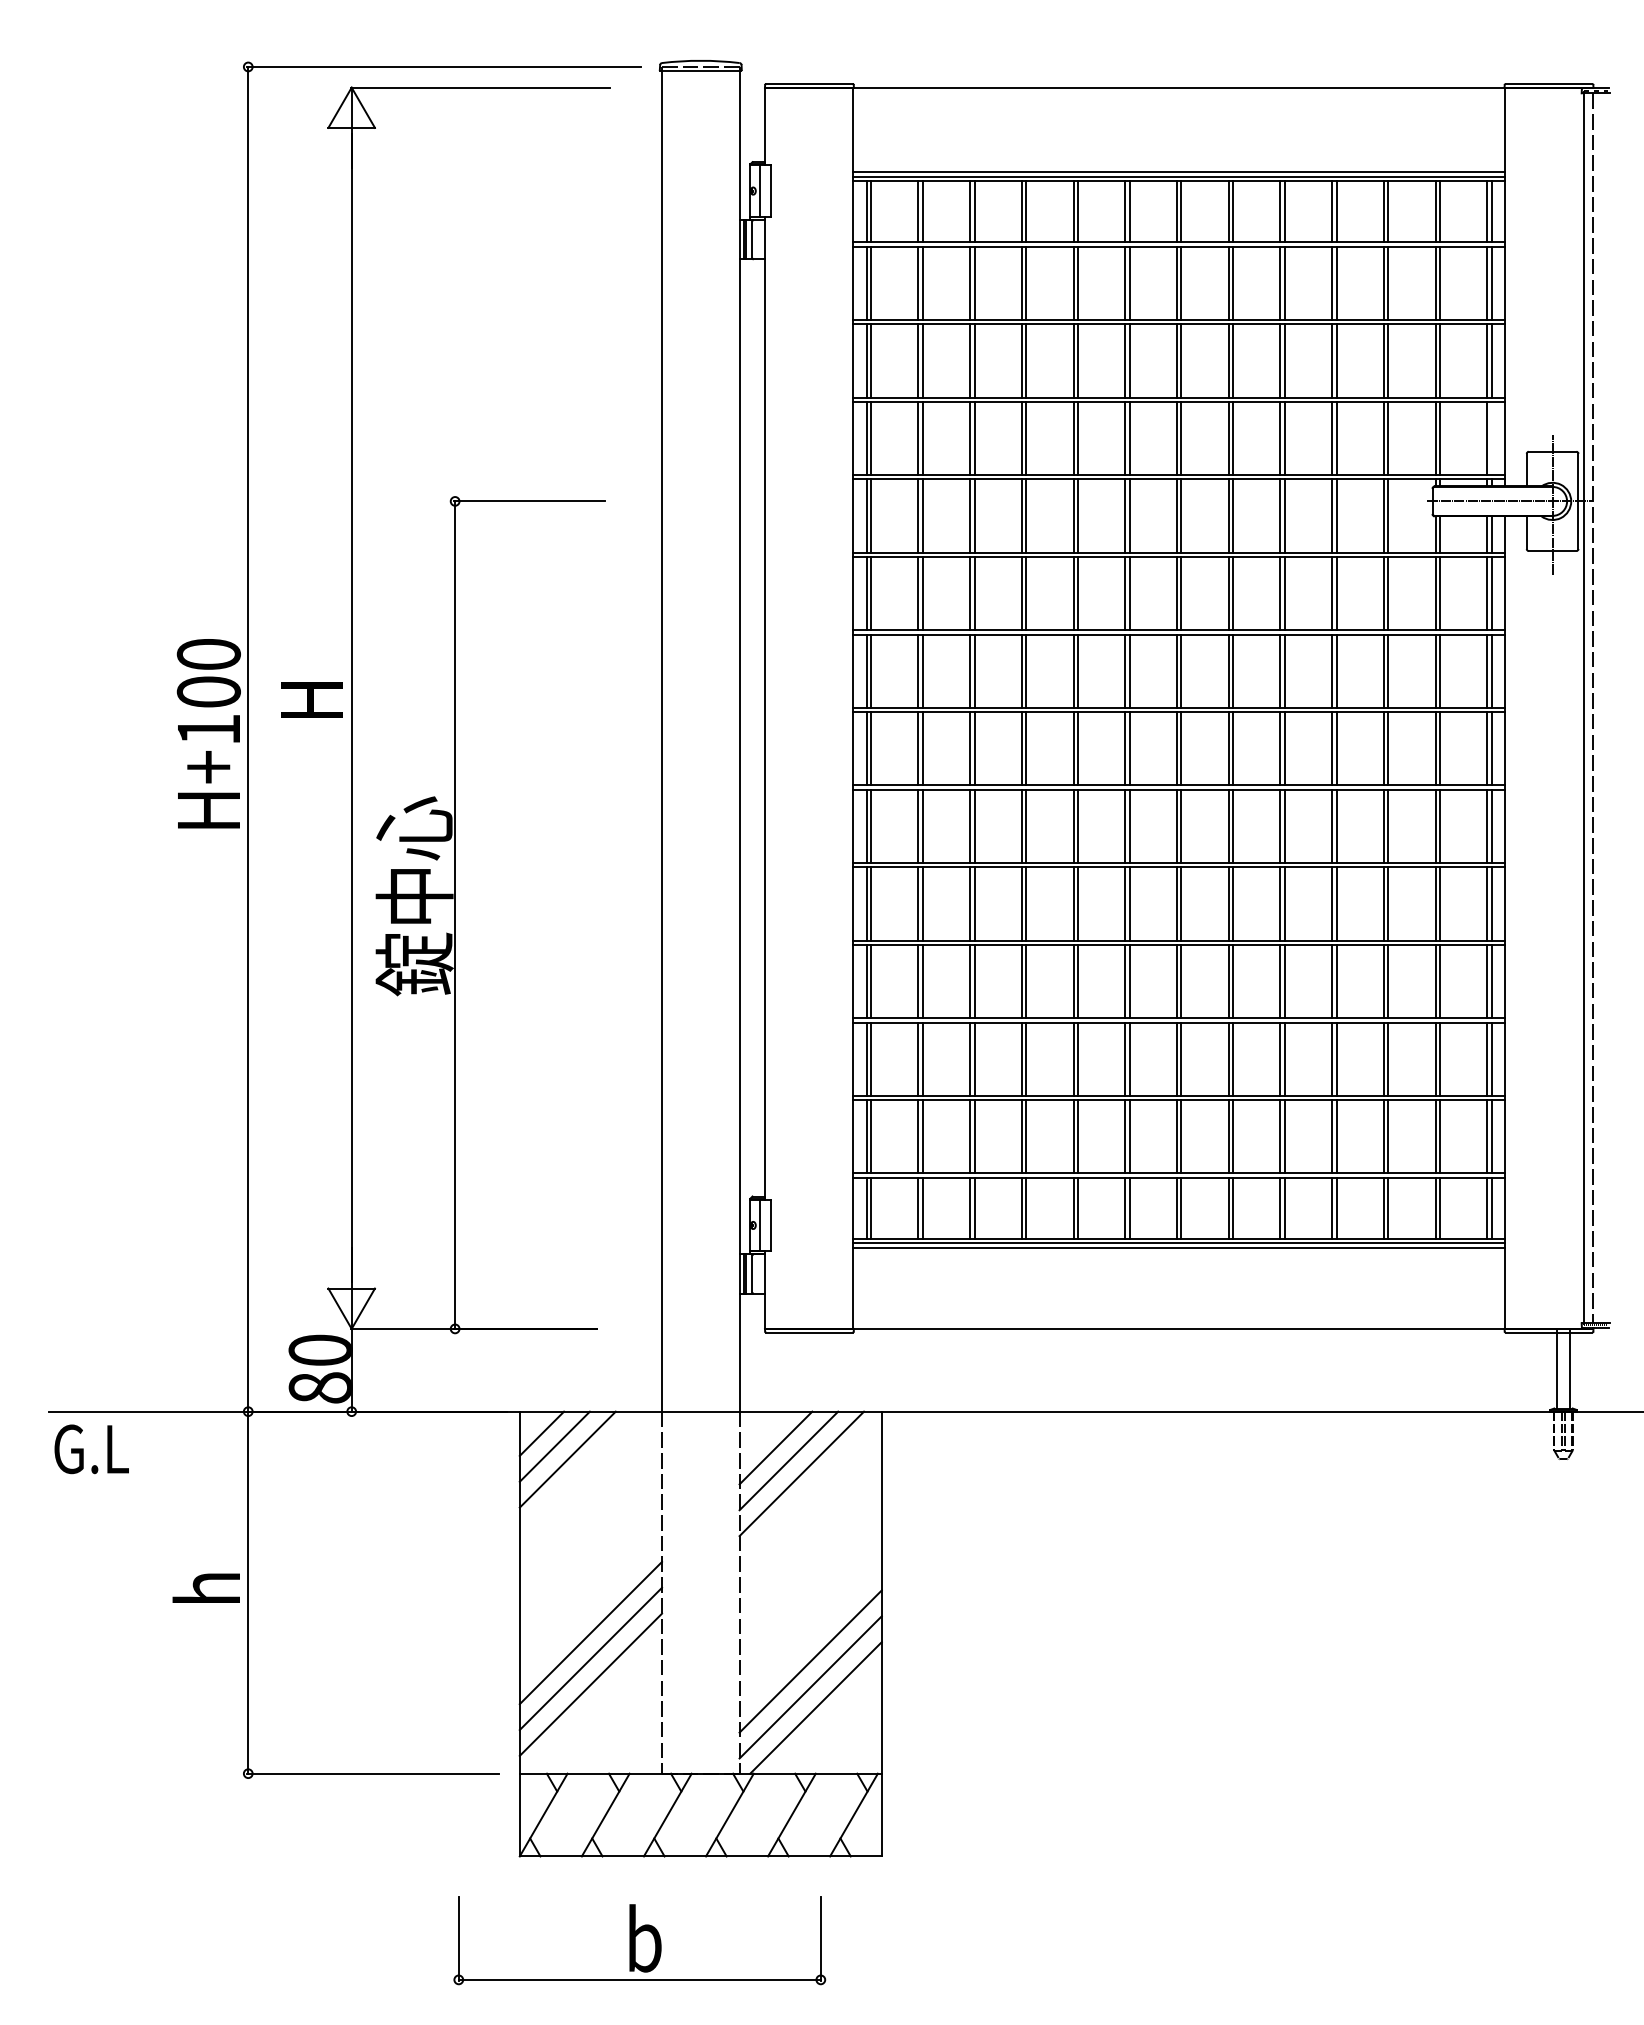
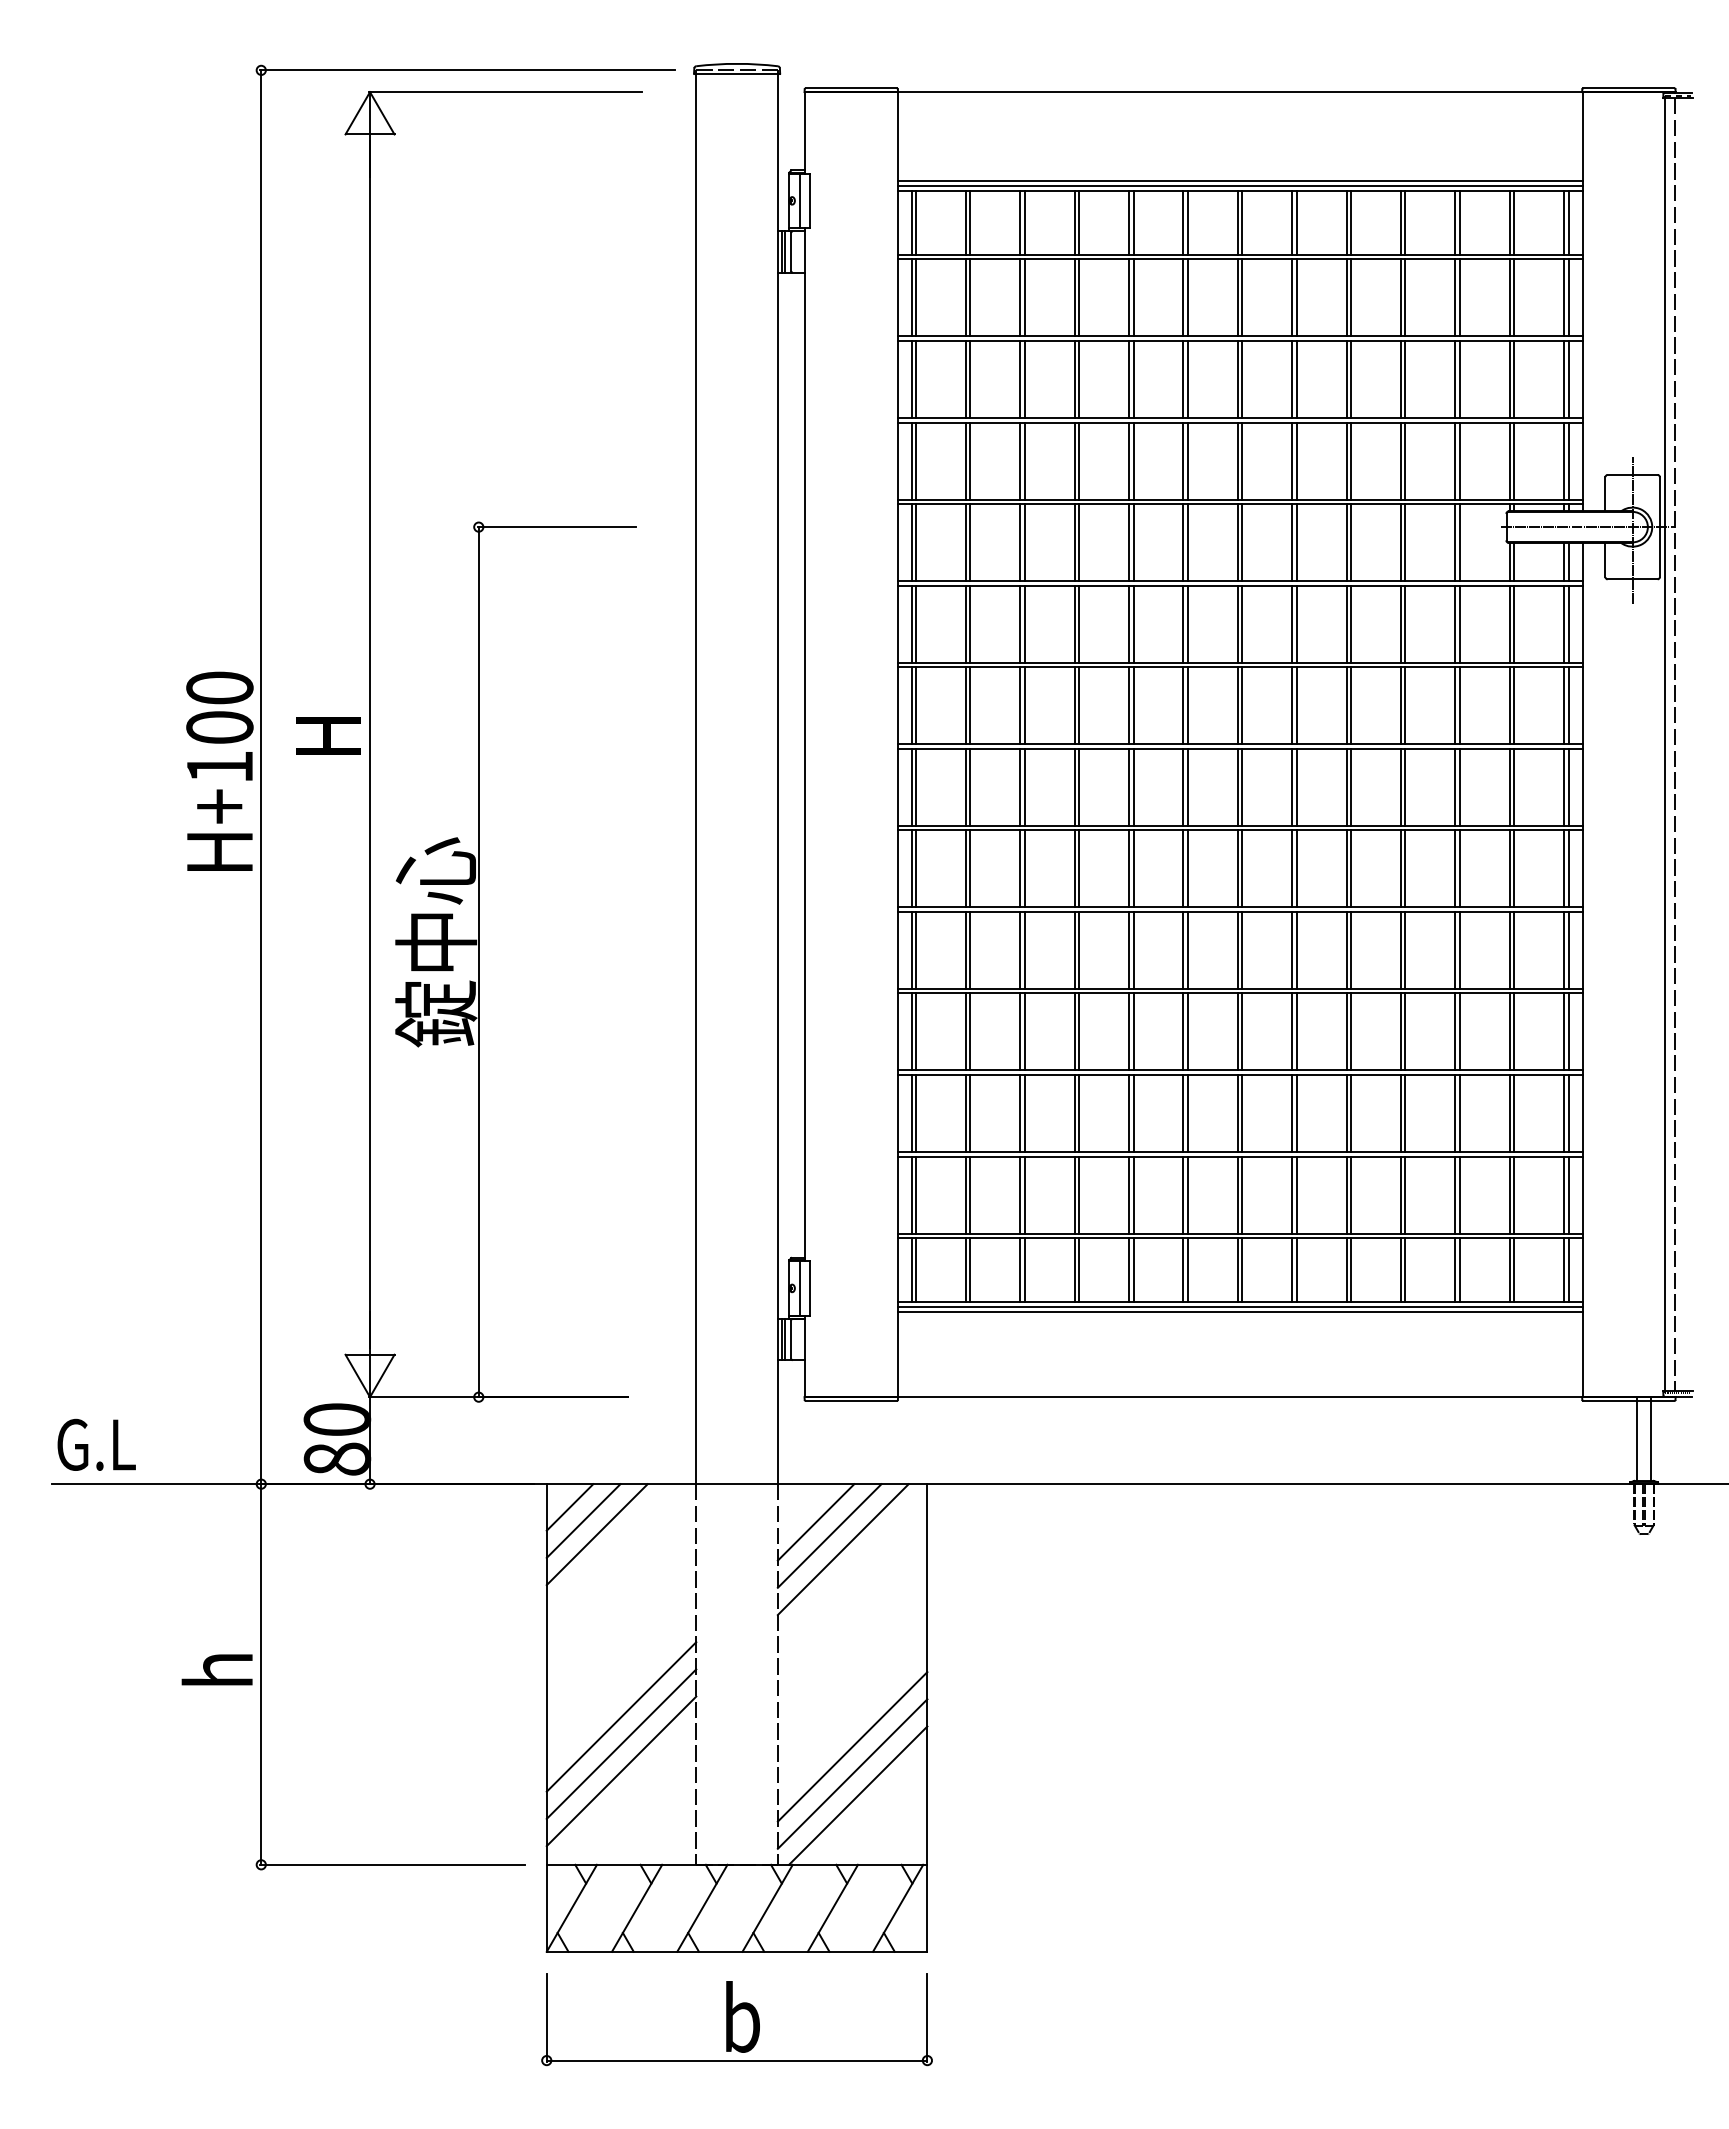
line: (1491, 438) -> (1568, 460), added
text: (91, 1449) -> (96, 1445), moved
part: (639, 1940) -> (736, 2019), moved

